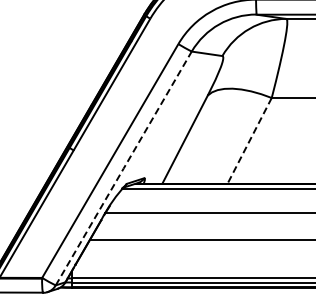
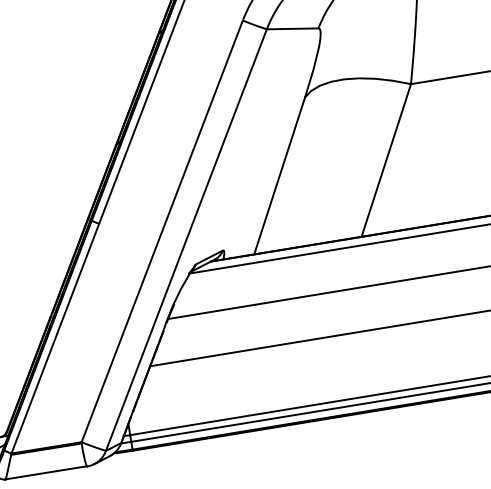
line: (249, 141) -> (386, 161), dashed -> solid
line: (123, 168) -> (186, 240), dashed -> solid

